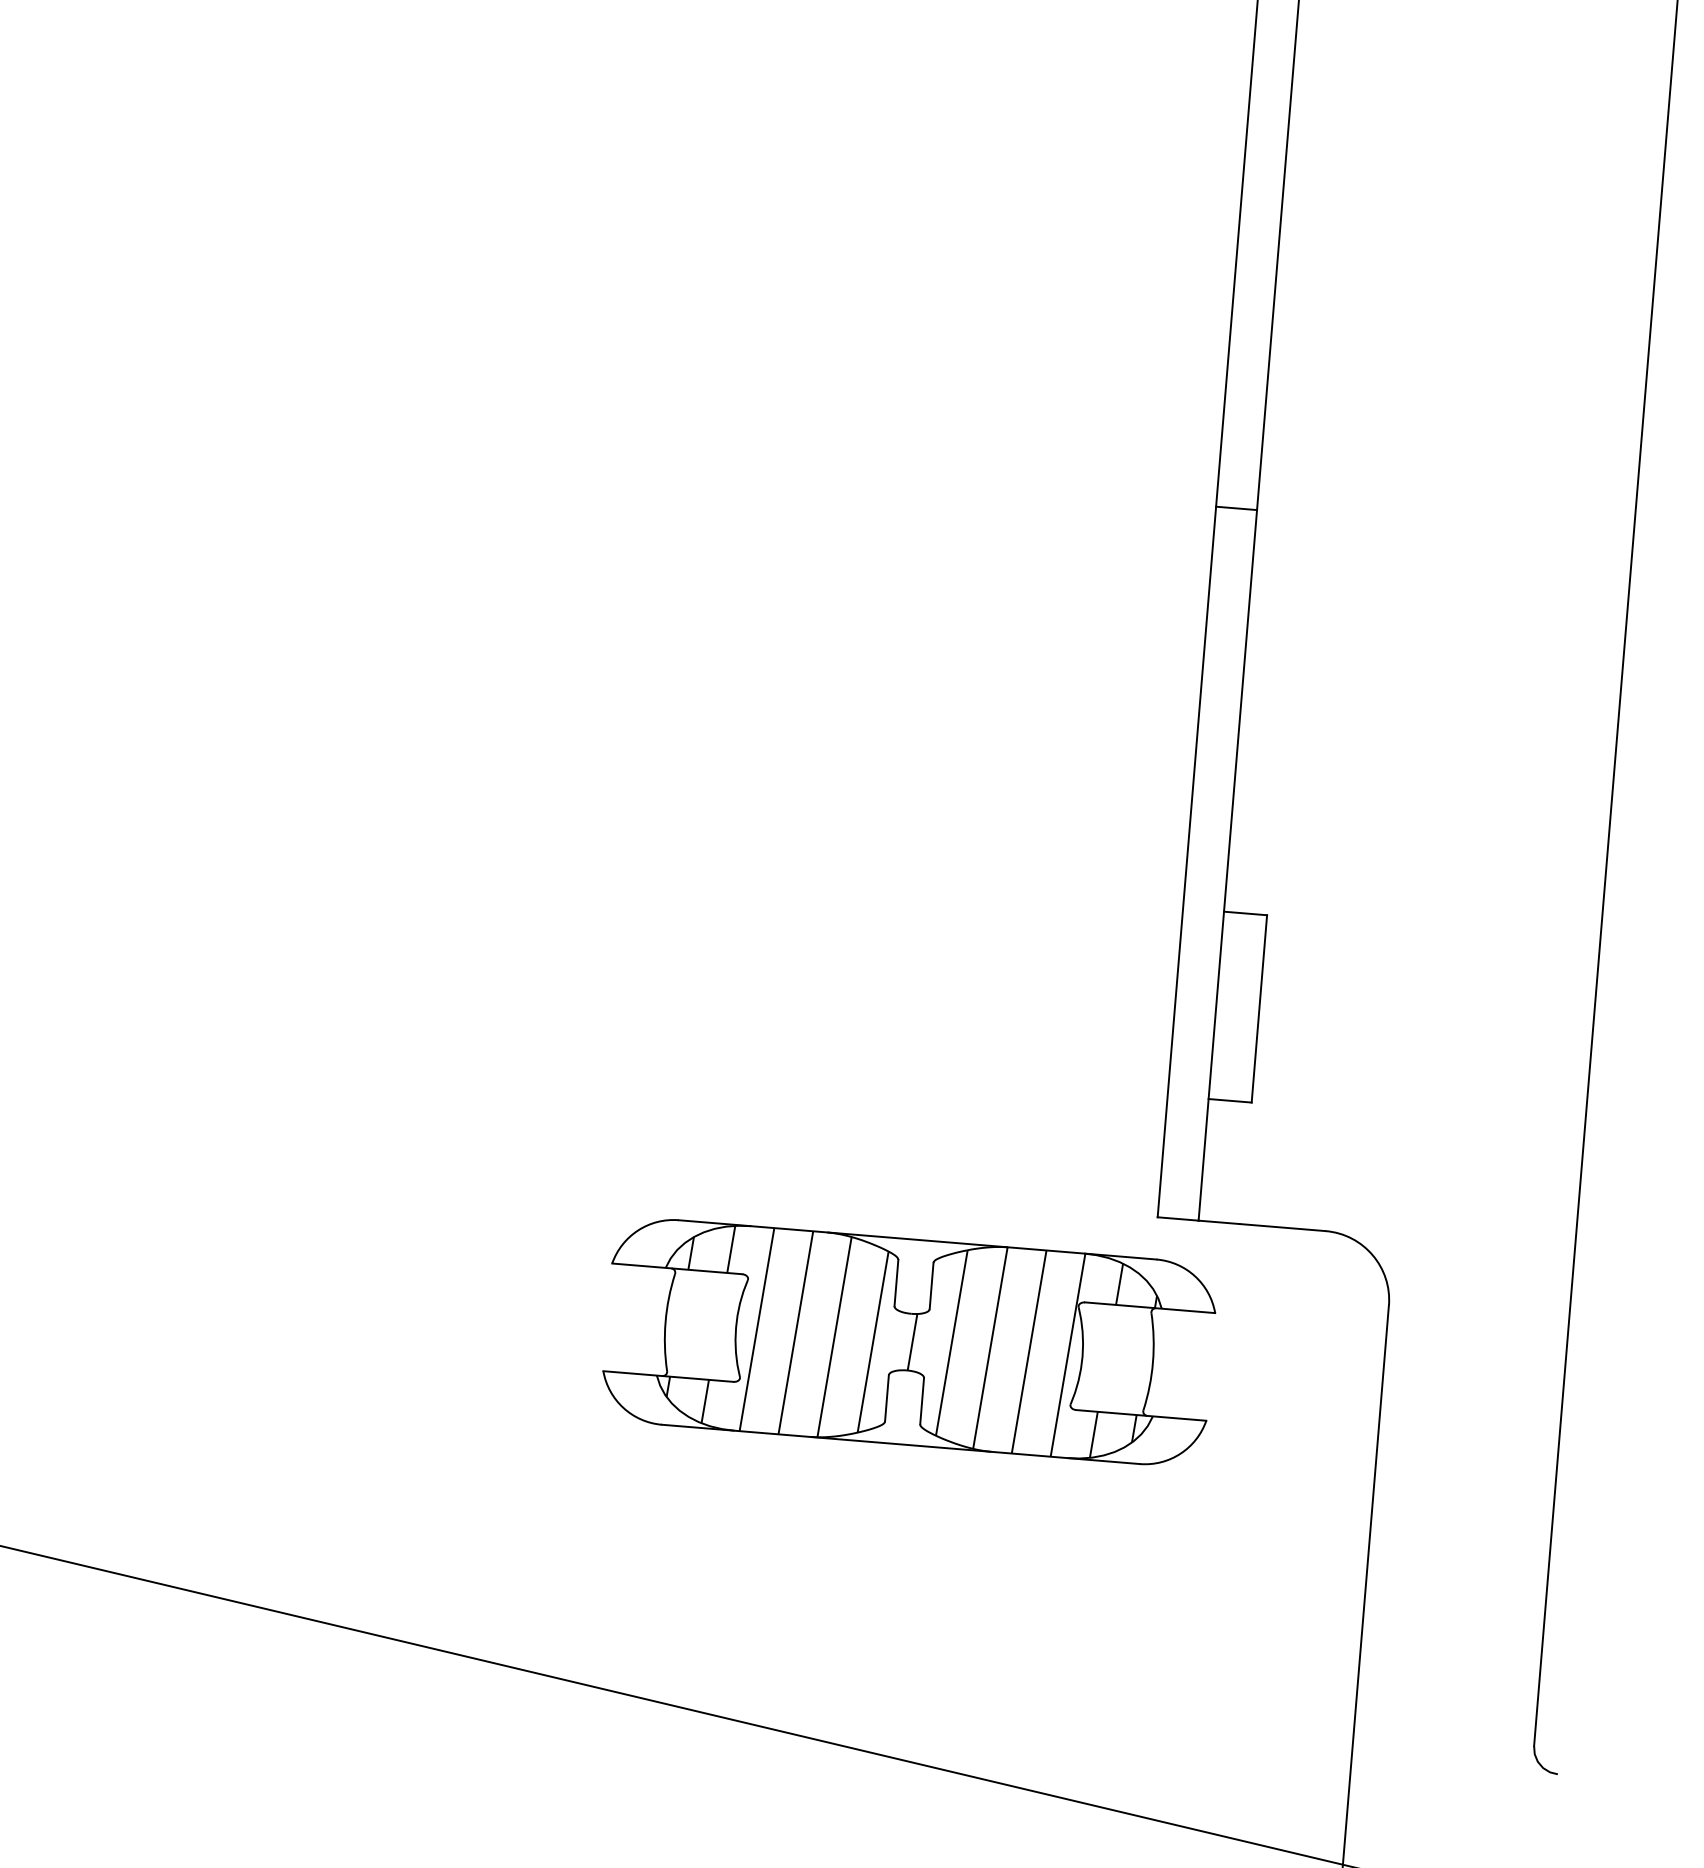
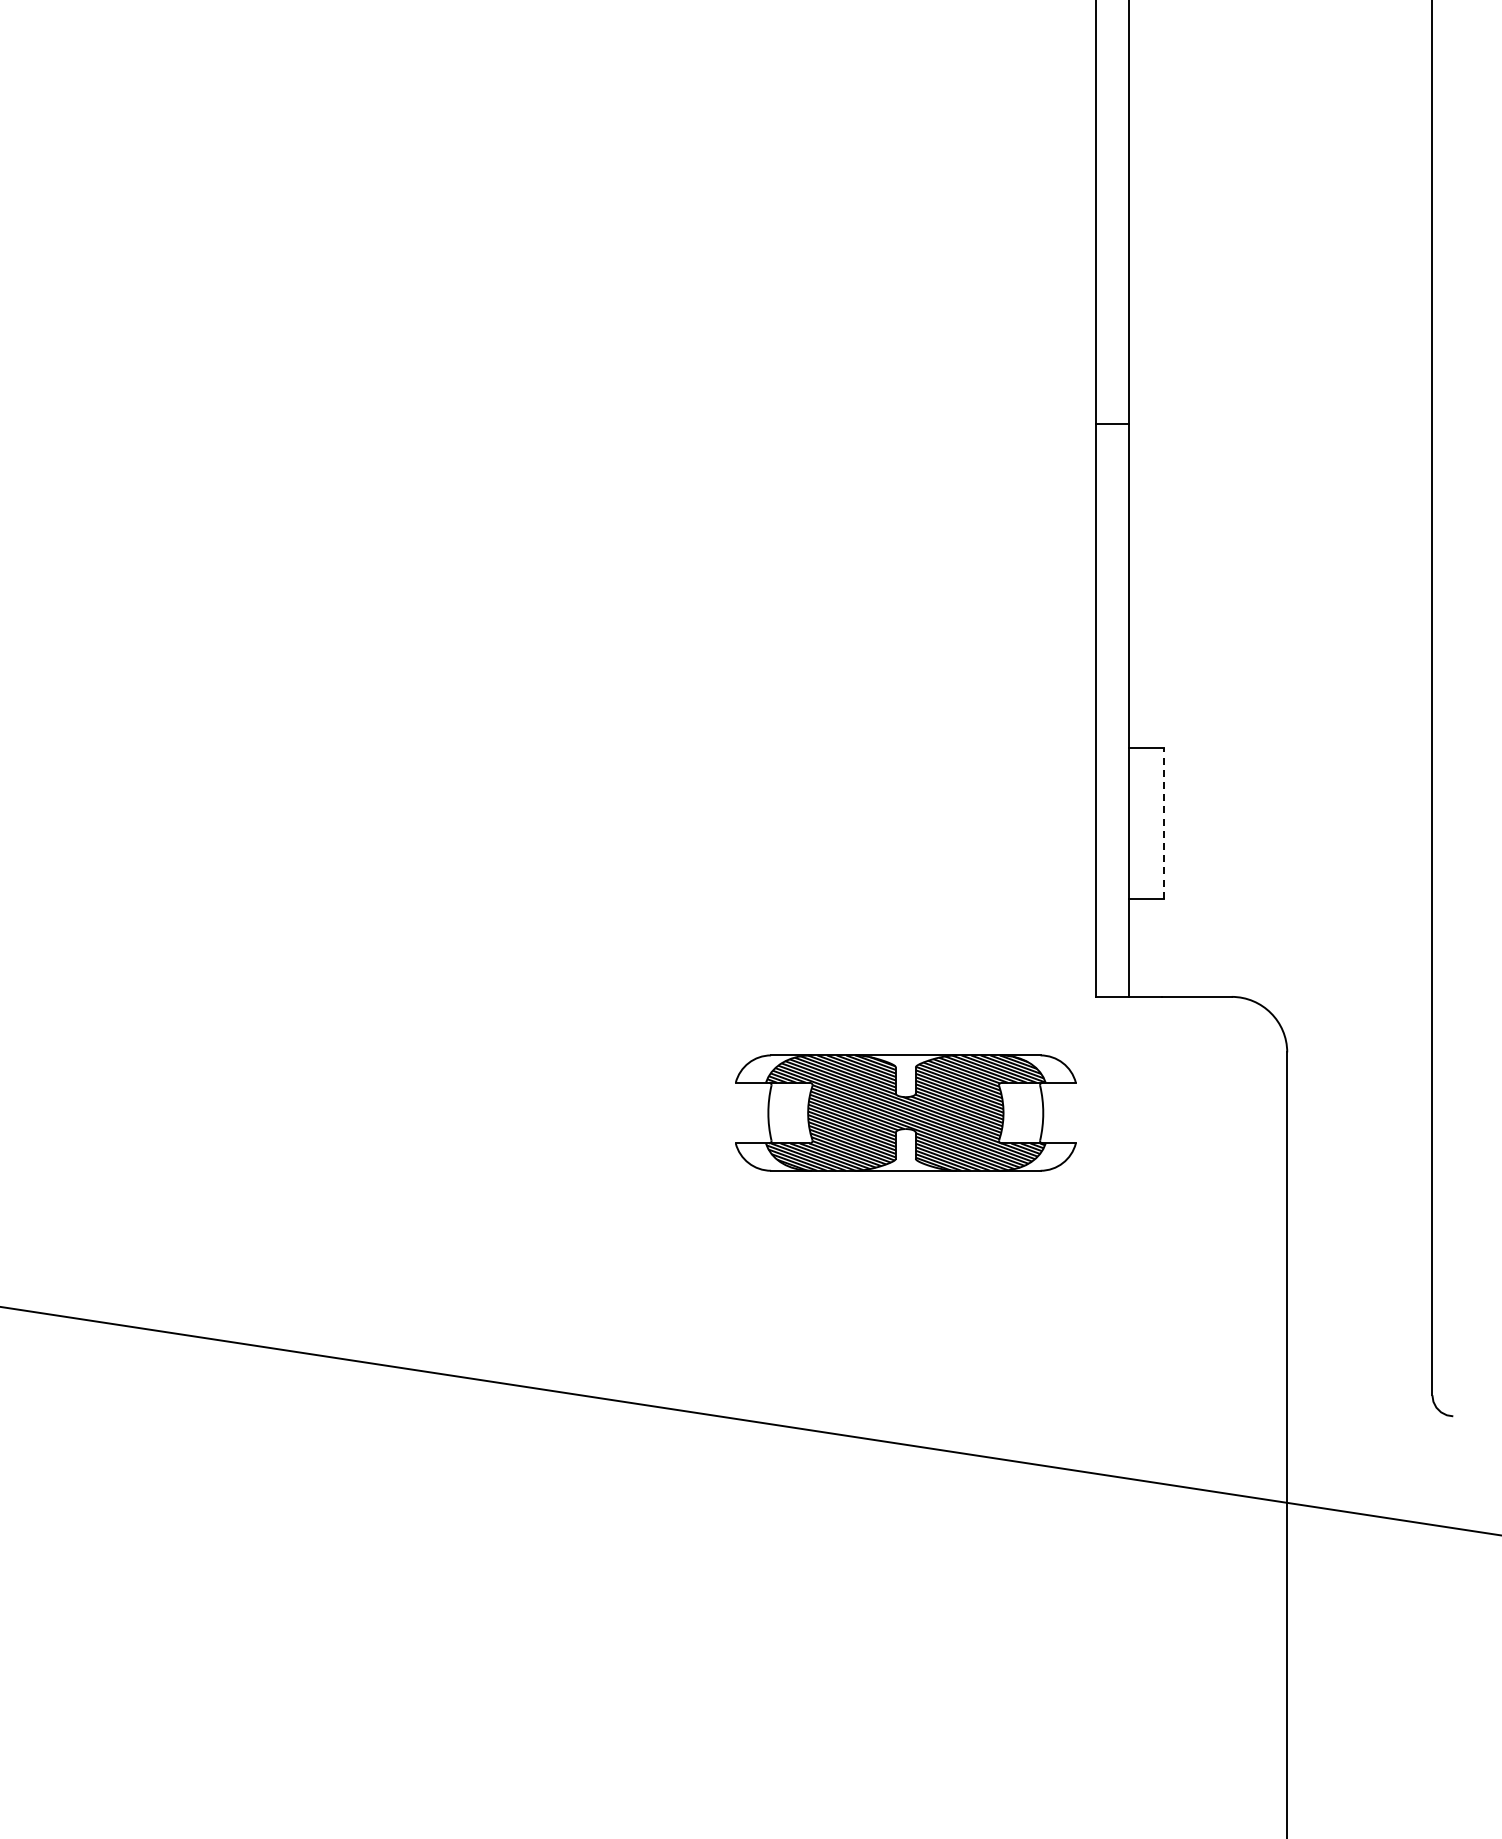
line: (1260, 1007) -> (1164, 822), solid -> dashed
part: (909, 1341) -> (905, 1112), size x0.7

